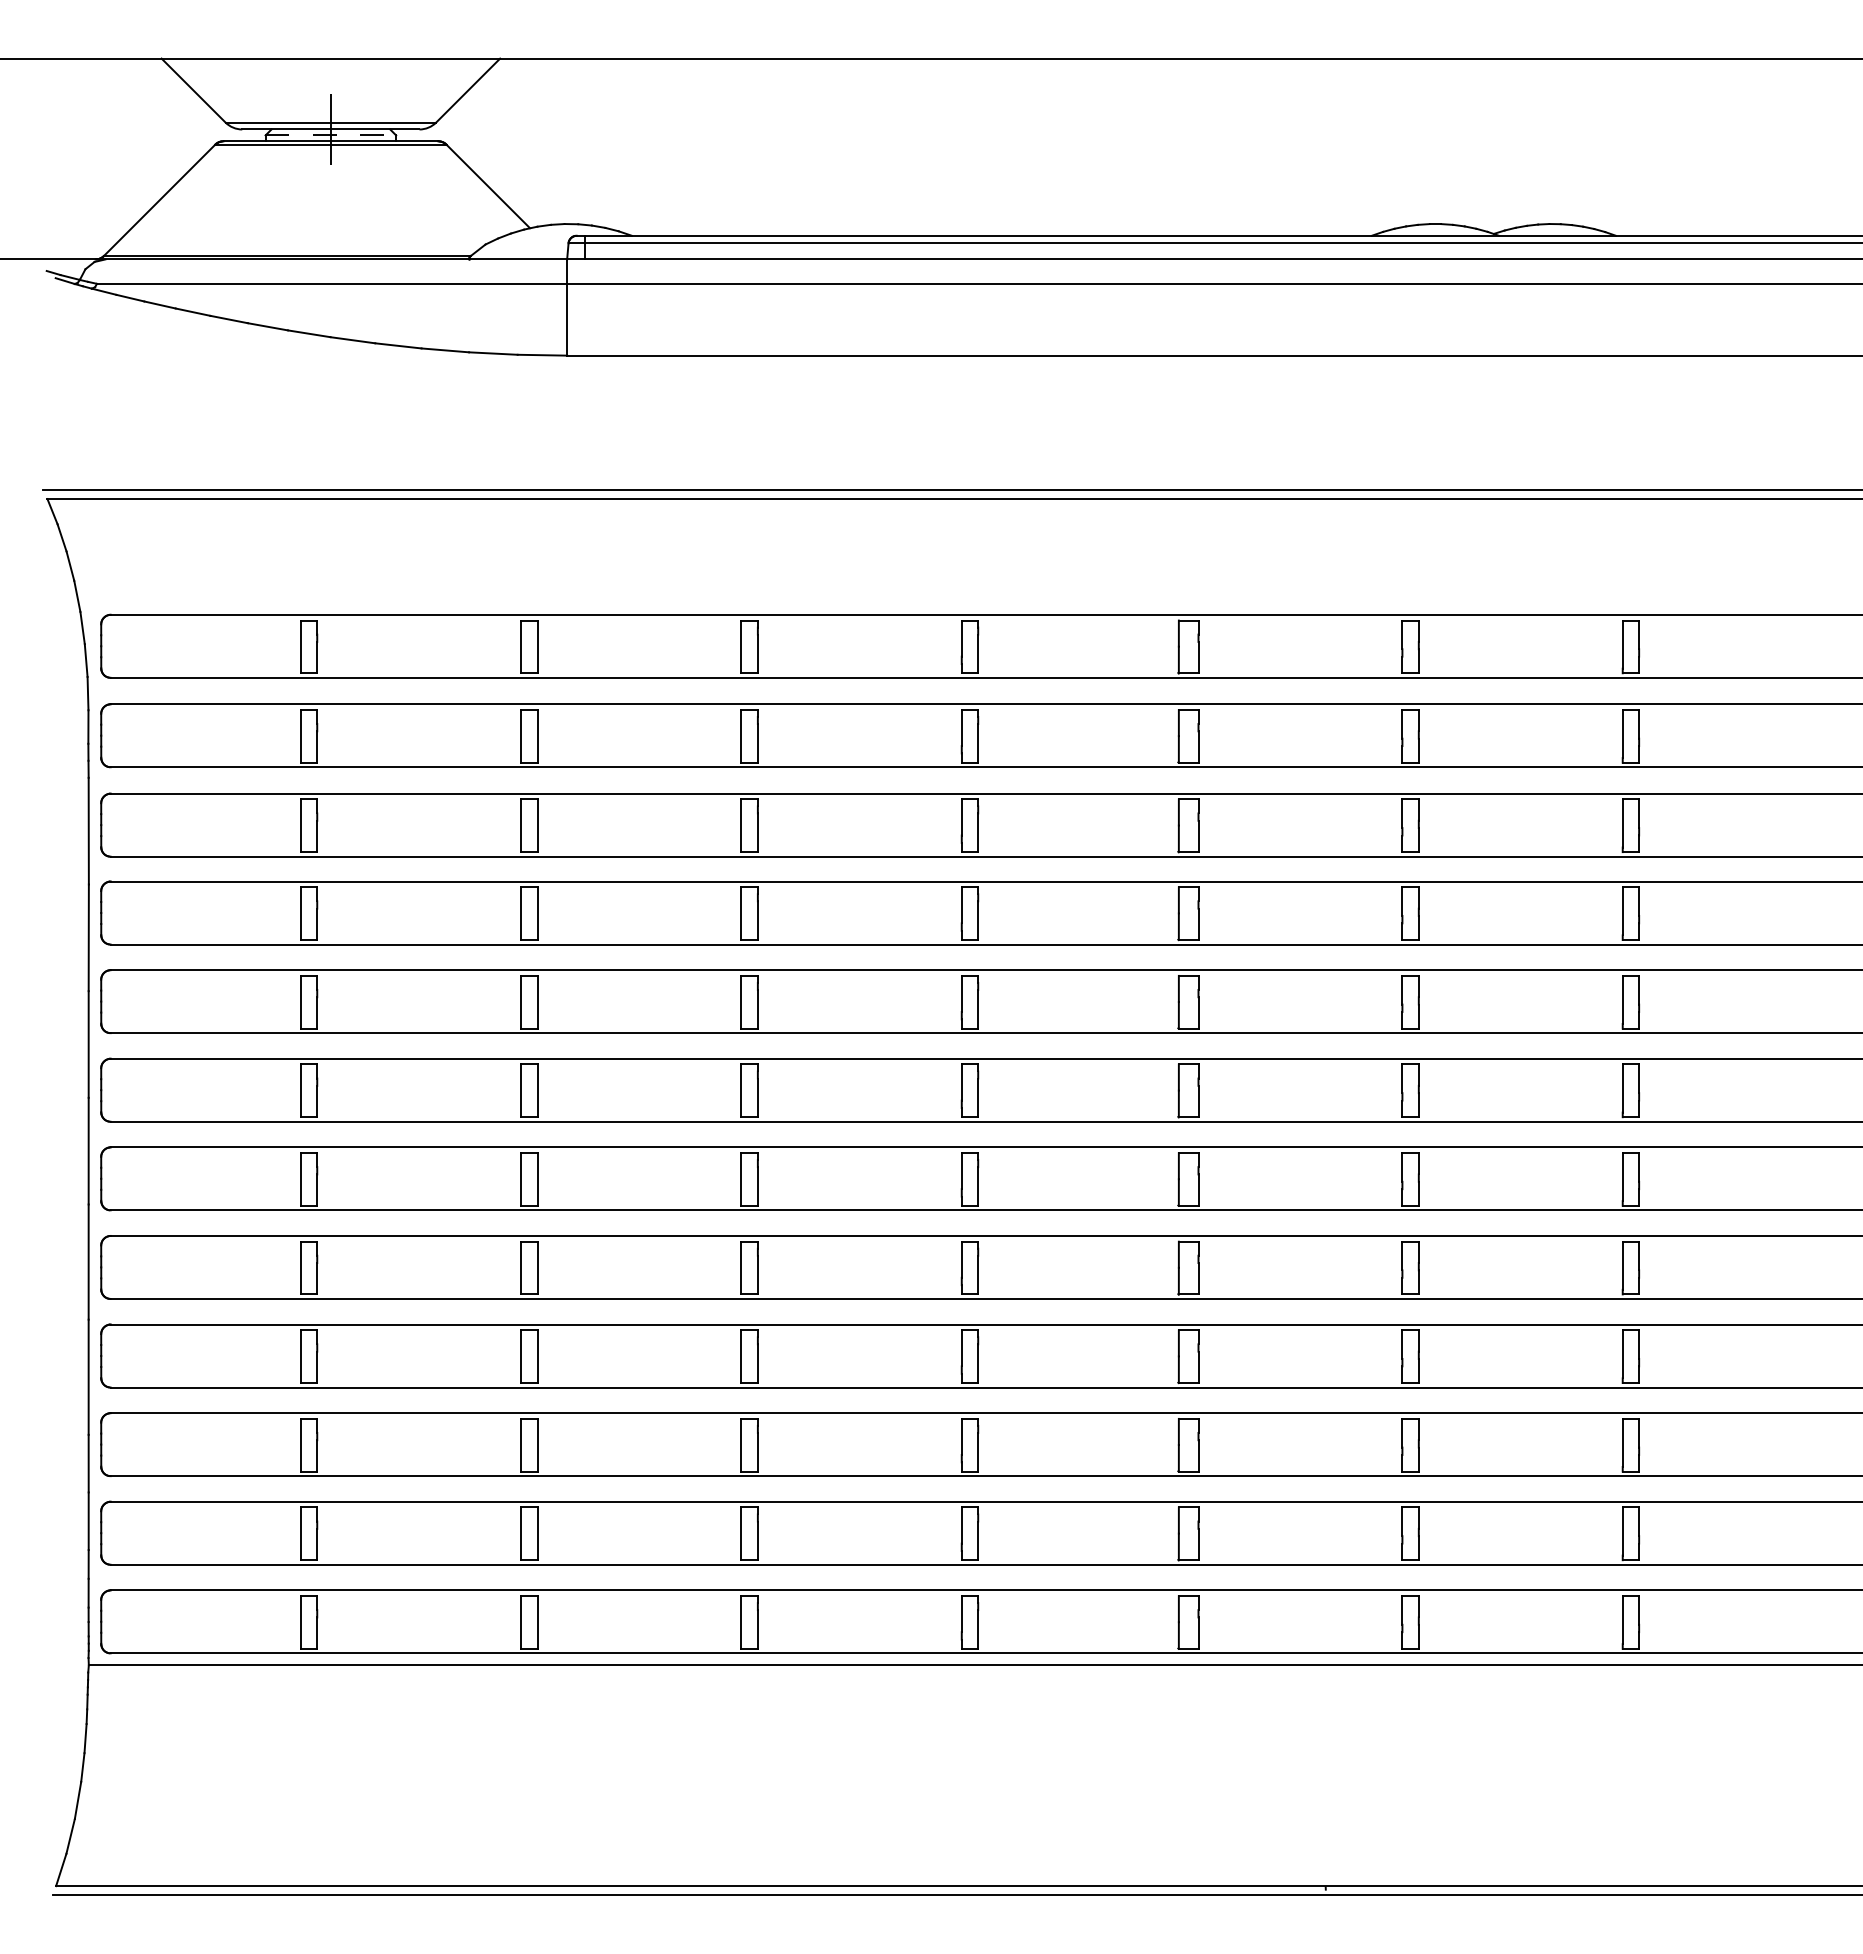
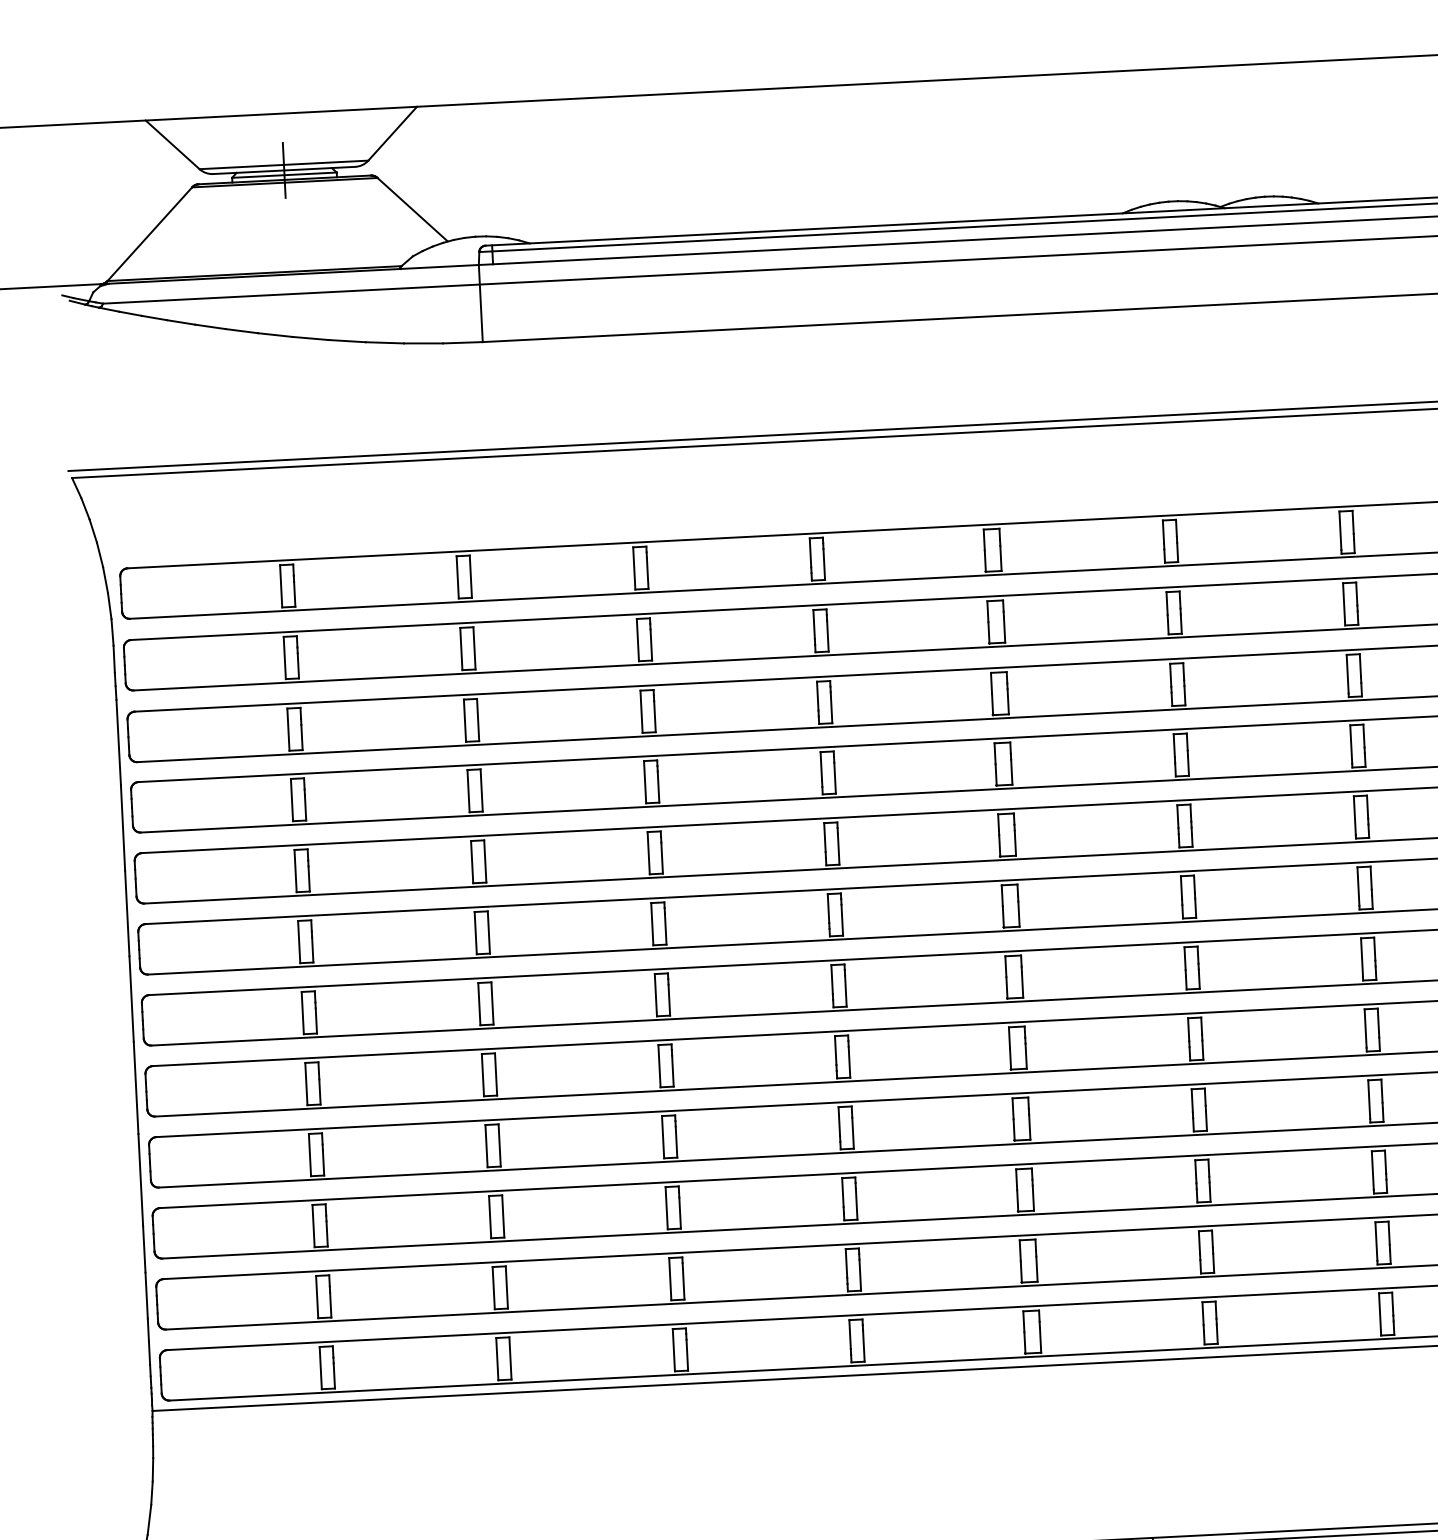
line: (331, 135) -> (284, 175), dashed -> solid

